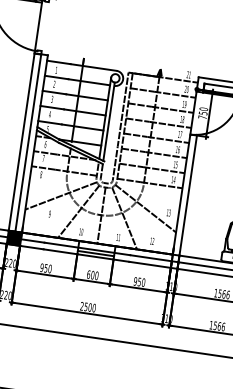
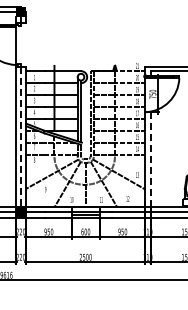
line: (27, 146) -> (20, 139), solid -> dashed
line: (188, 195) -> (150, 159), solid -> dashed

